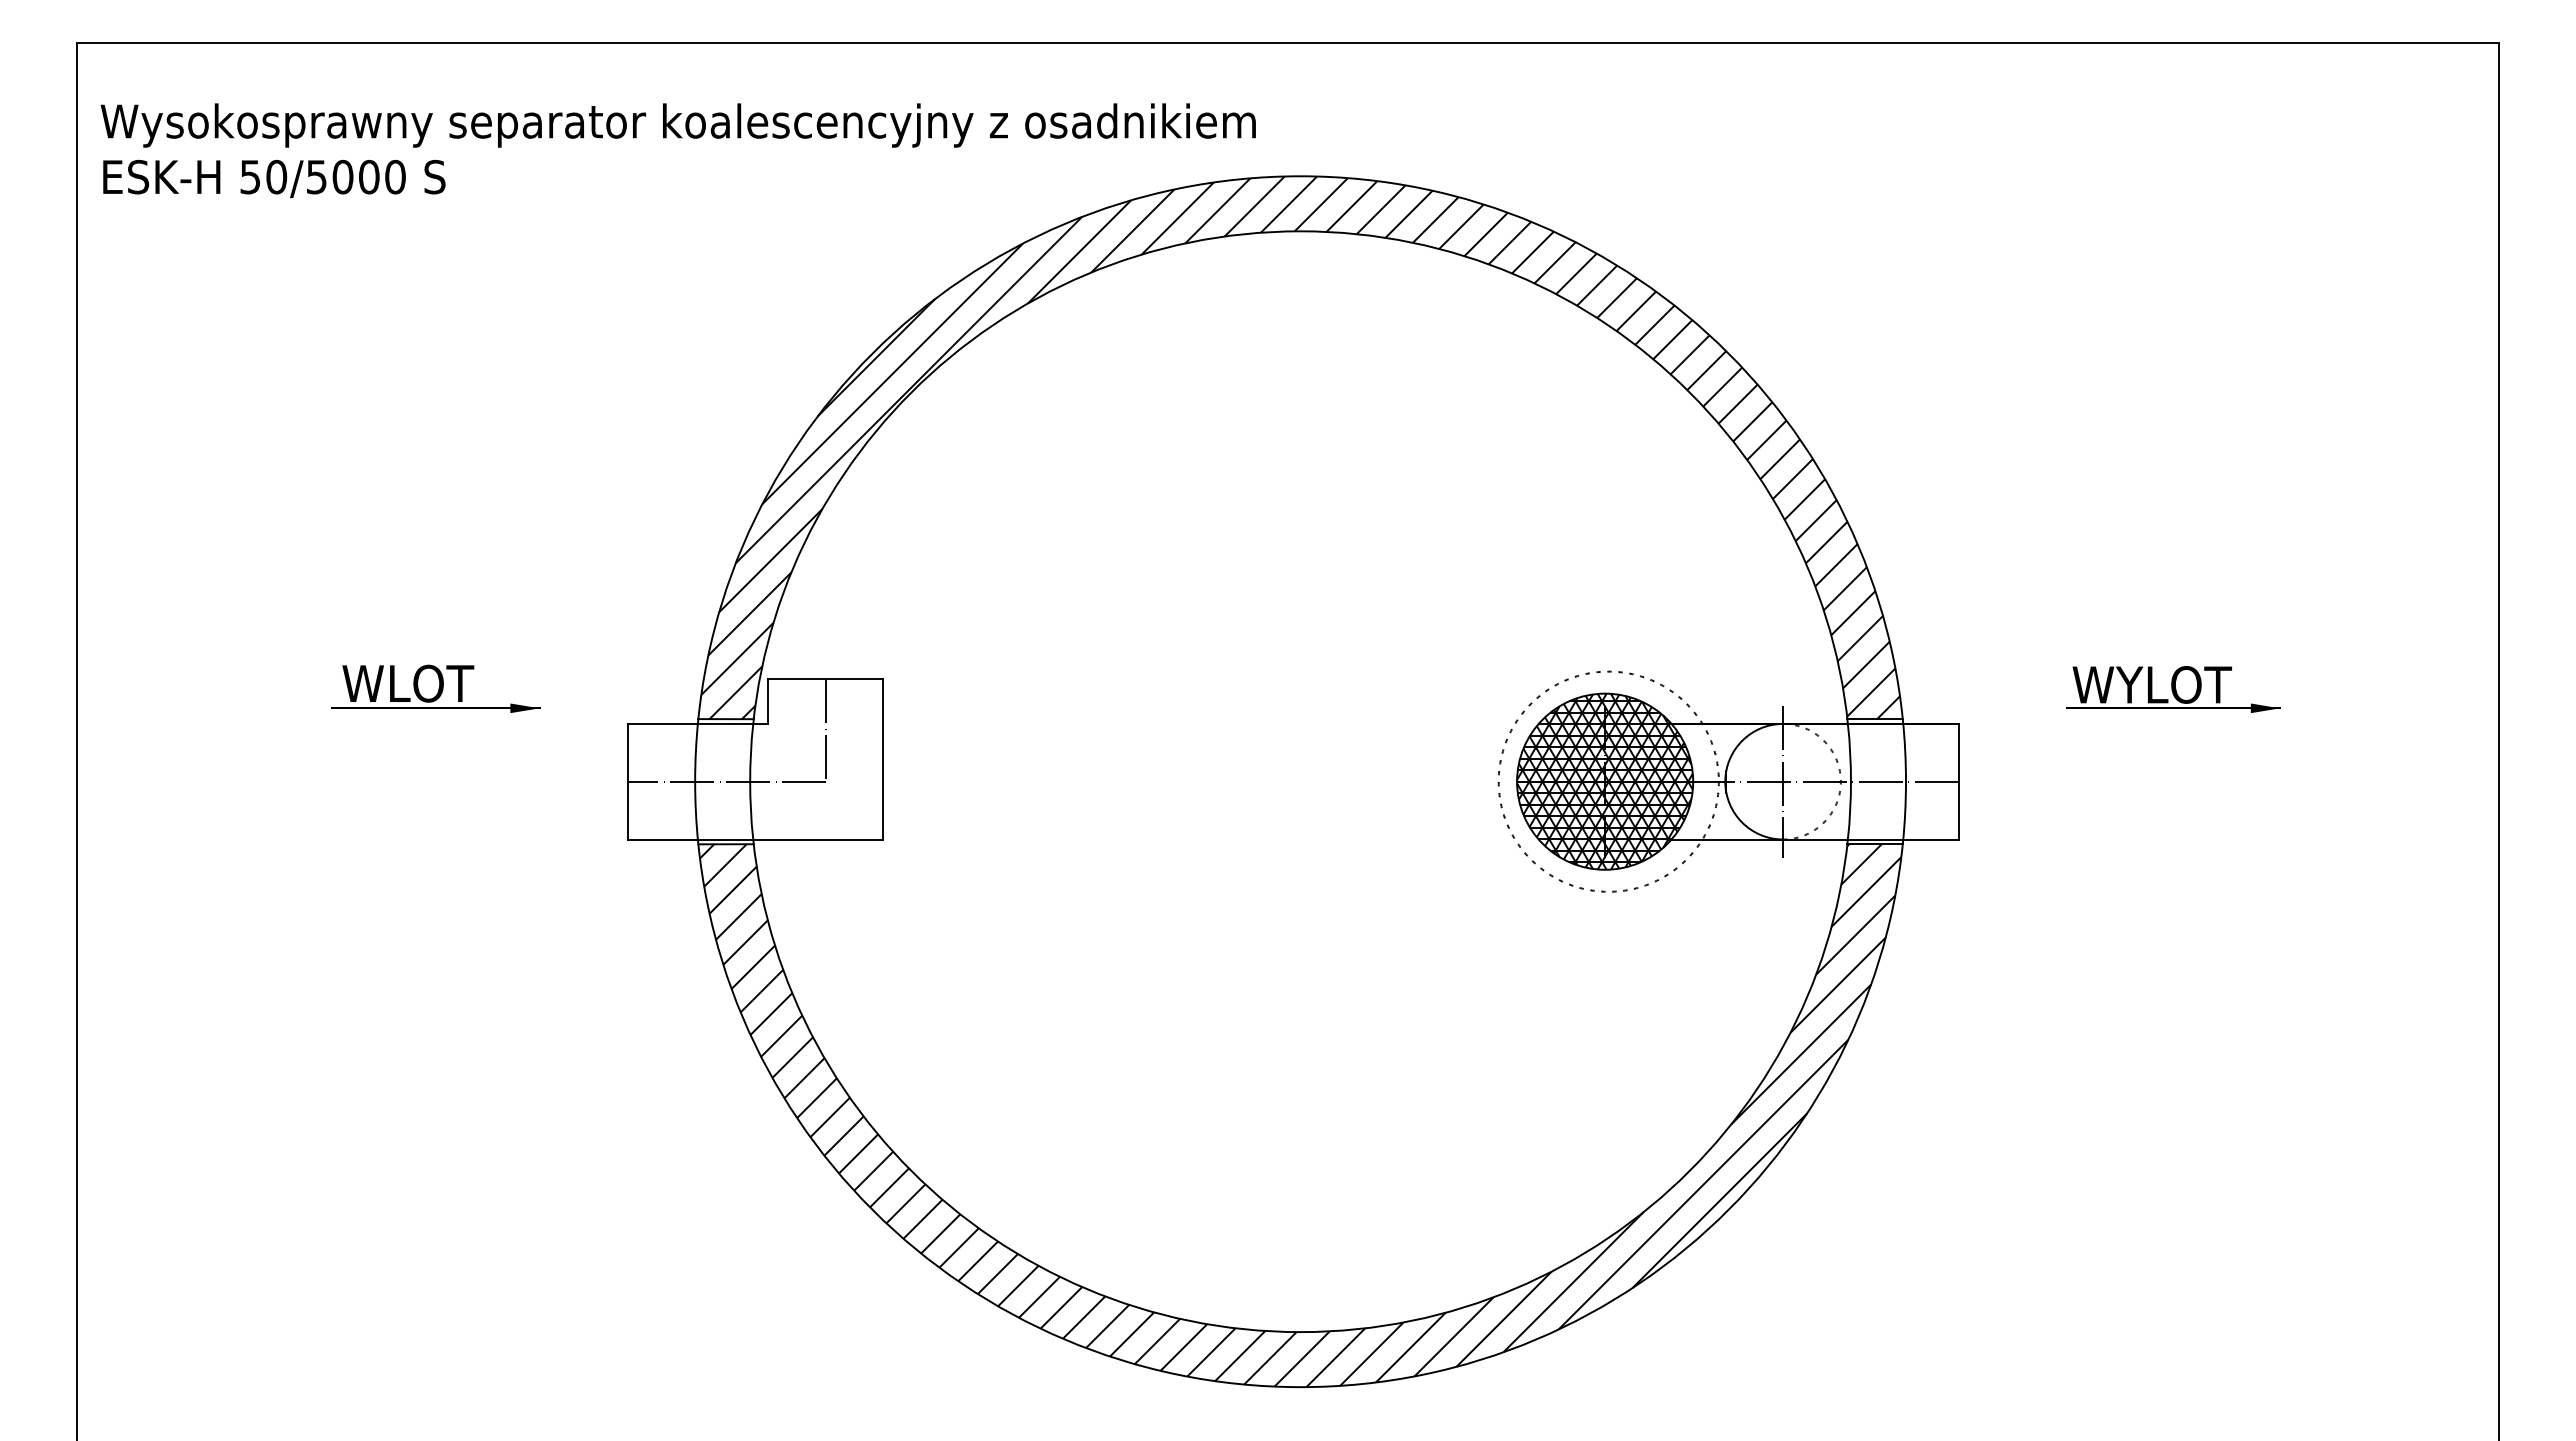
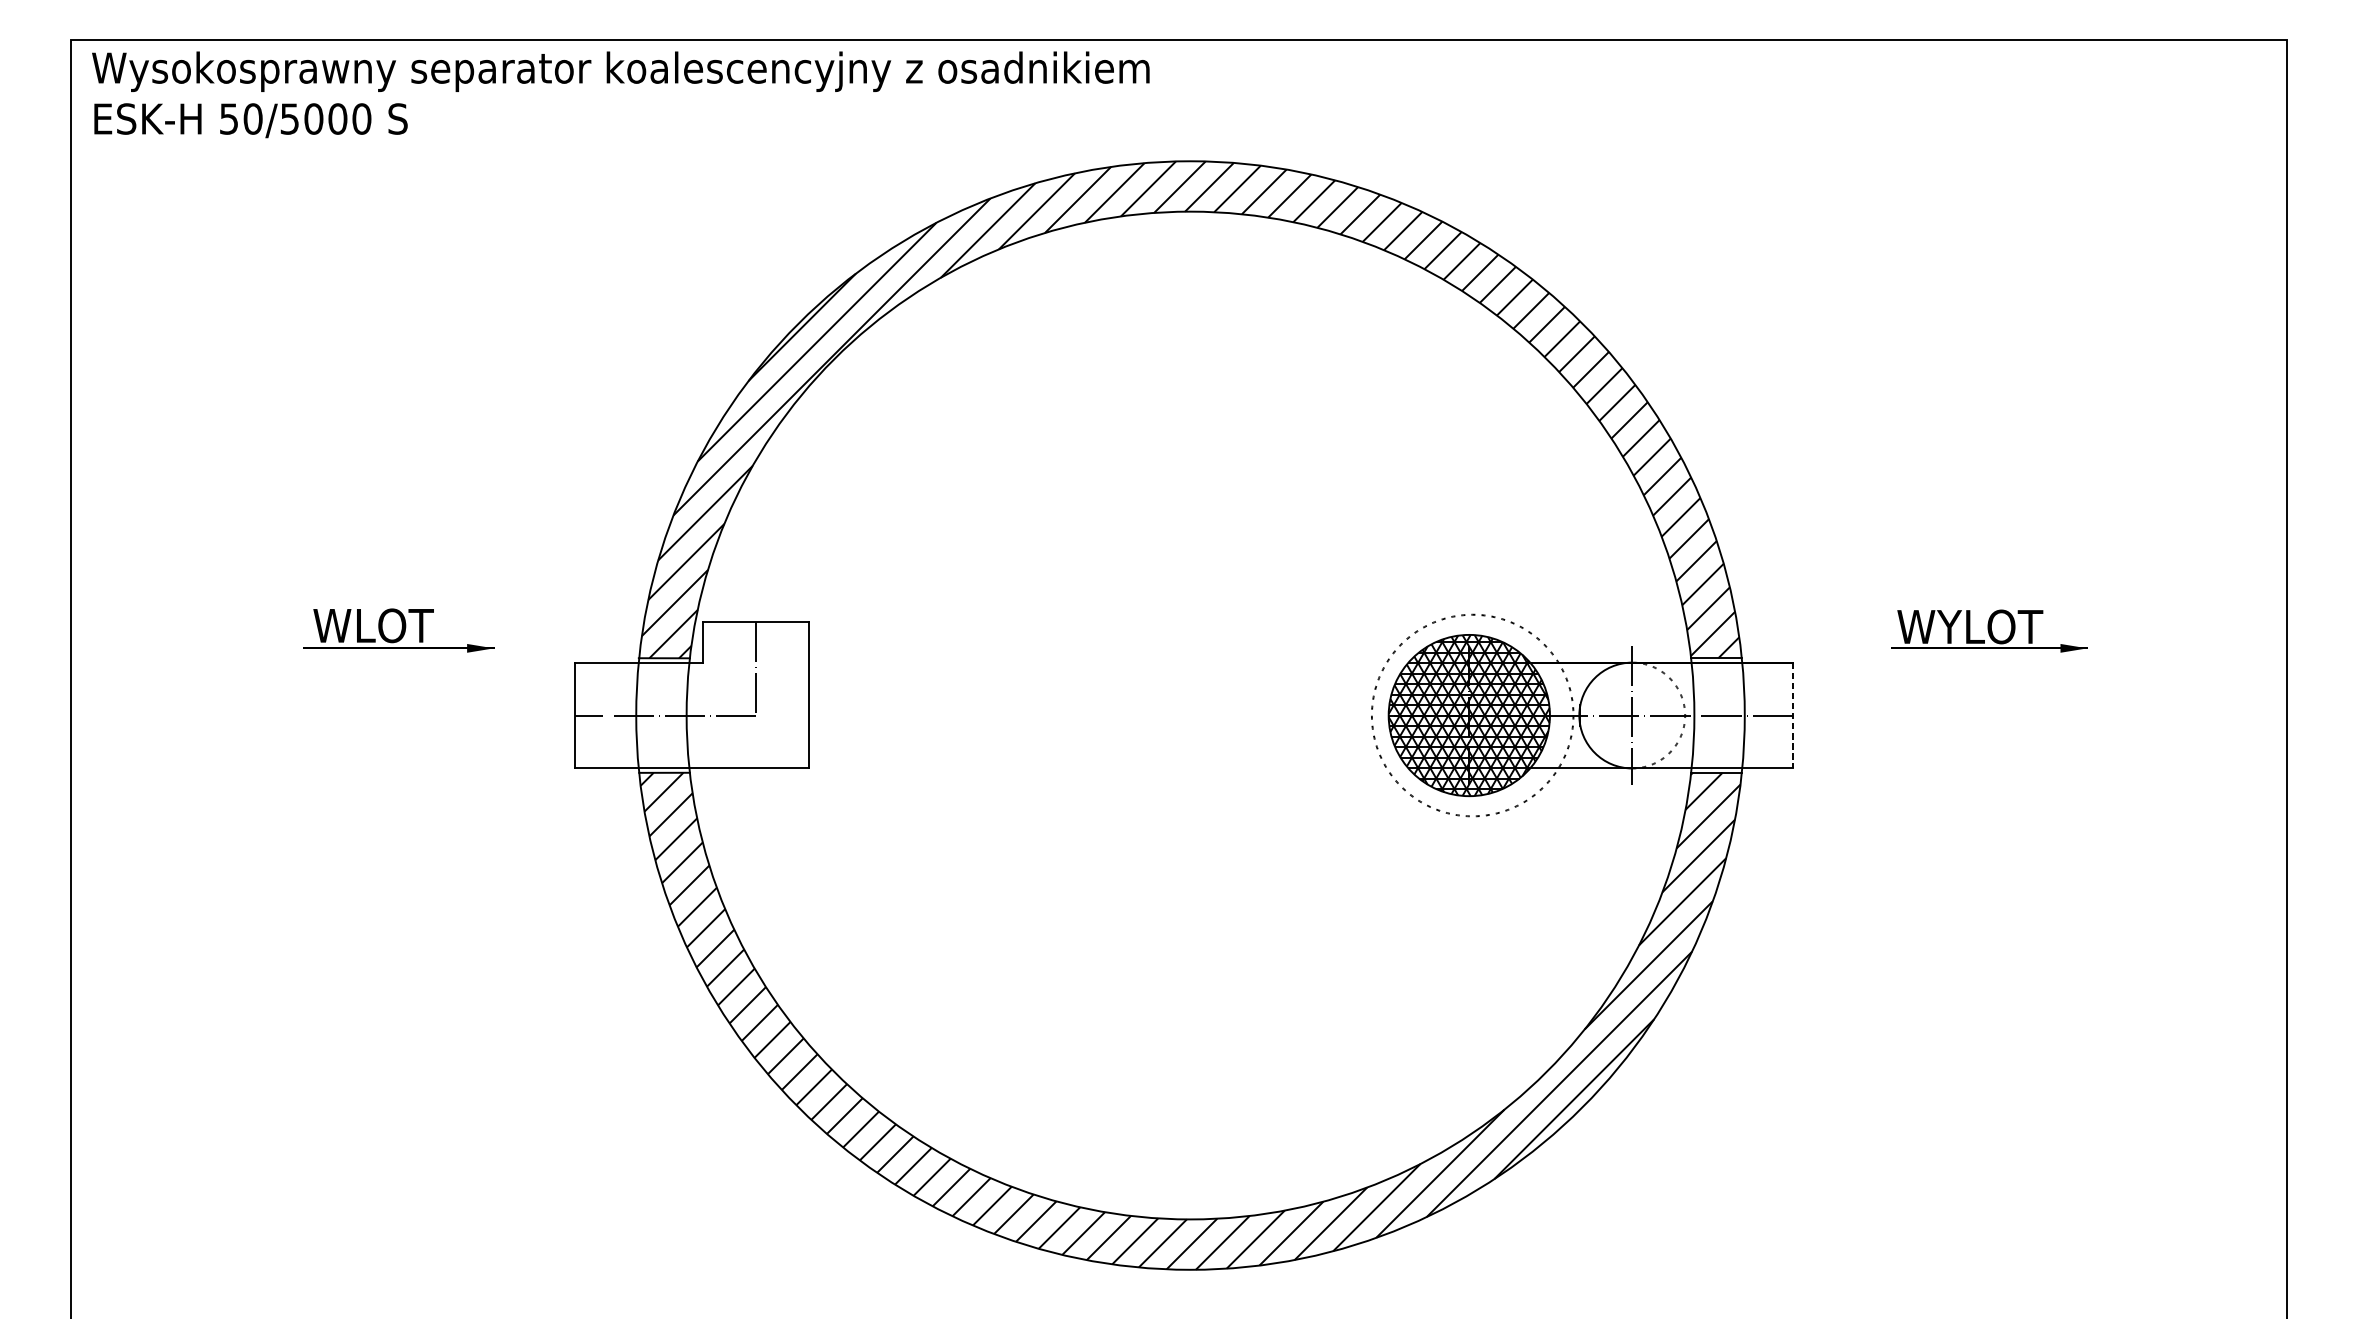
text: (677, 150) -> (620, 94), moved
line: (1958, 781) -> (1792, 715), solid -> dashed

